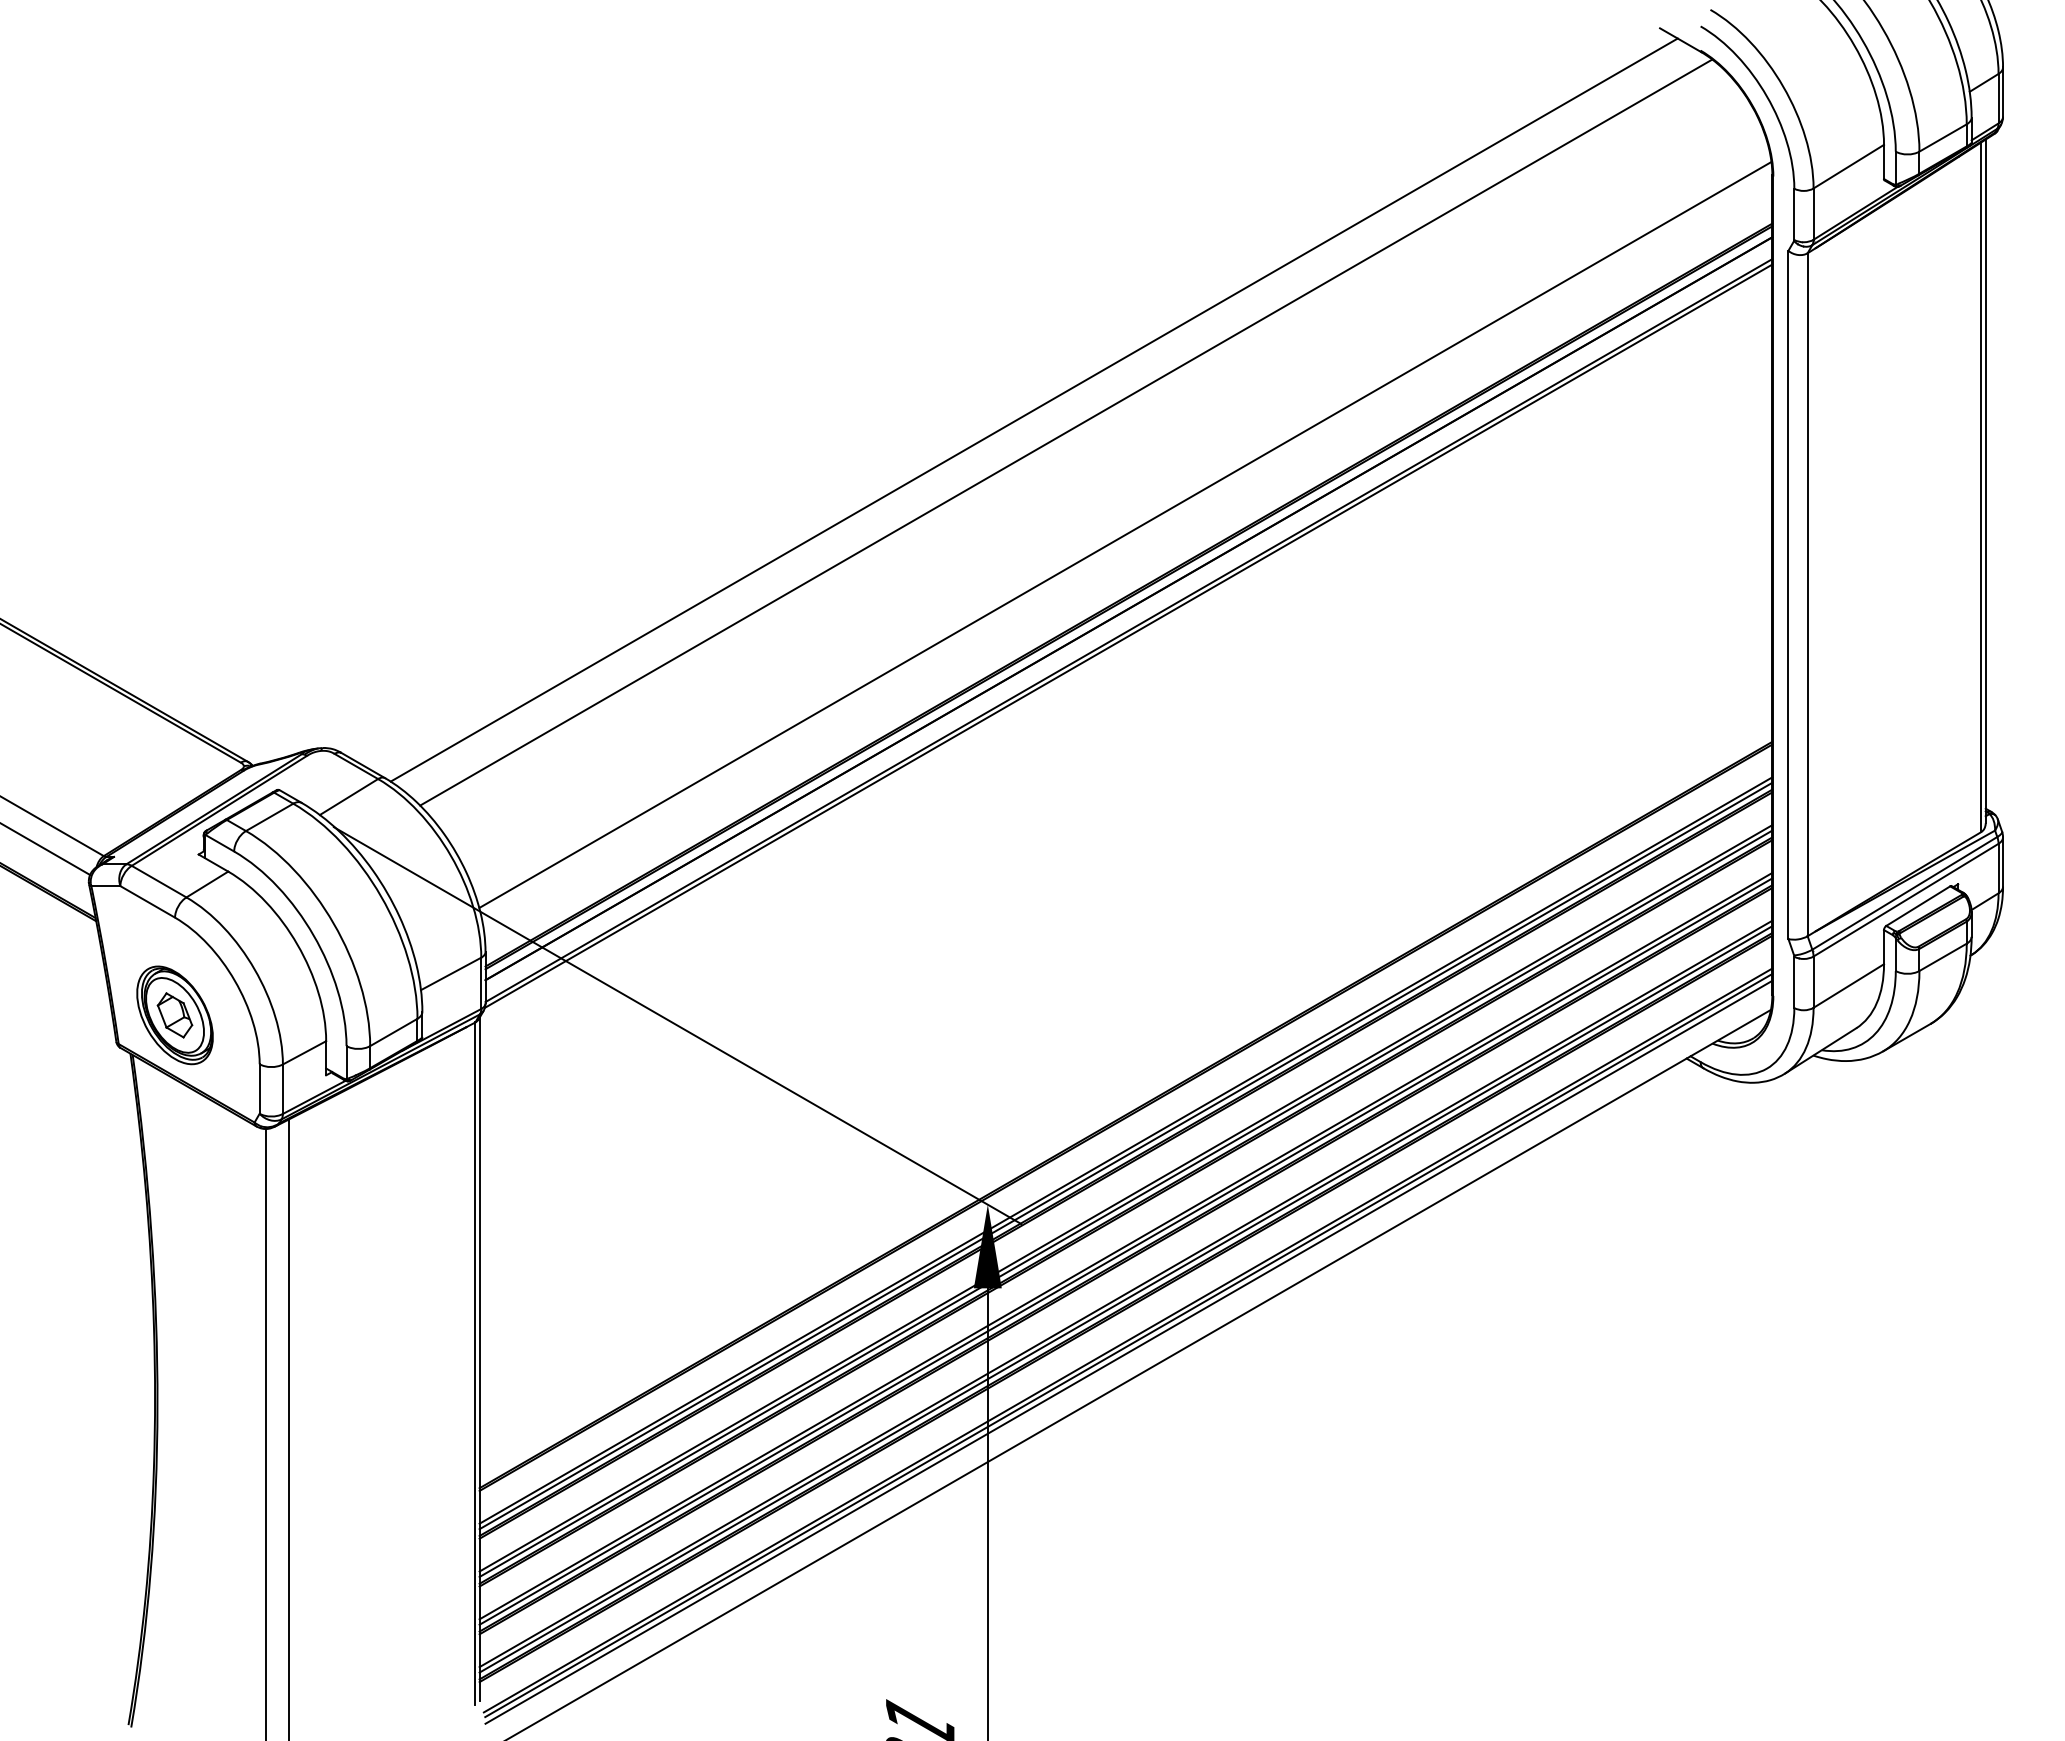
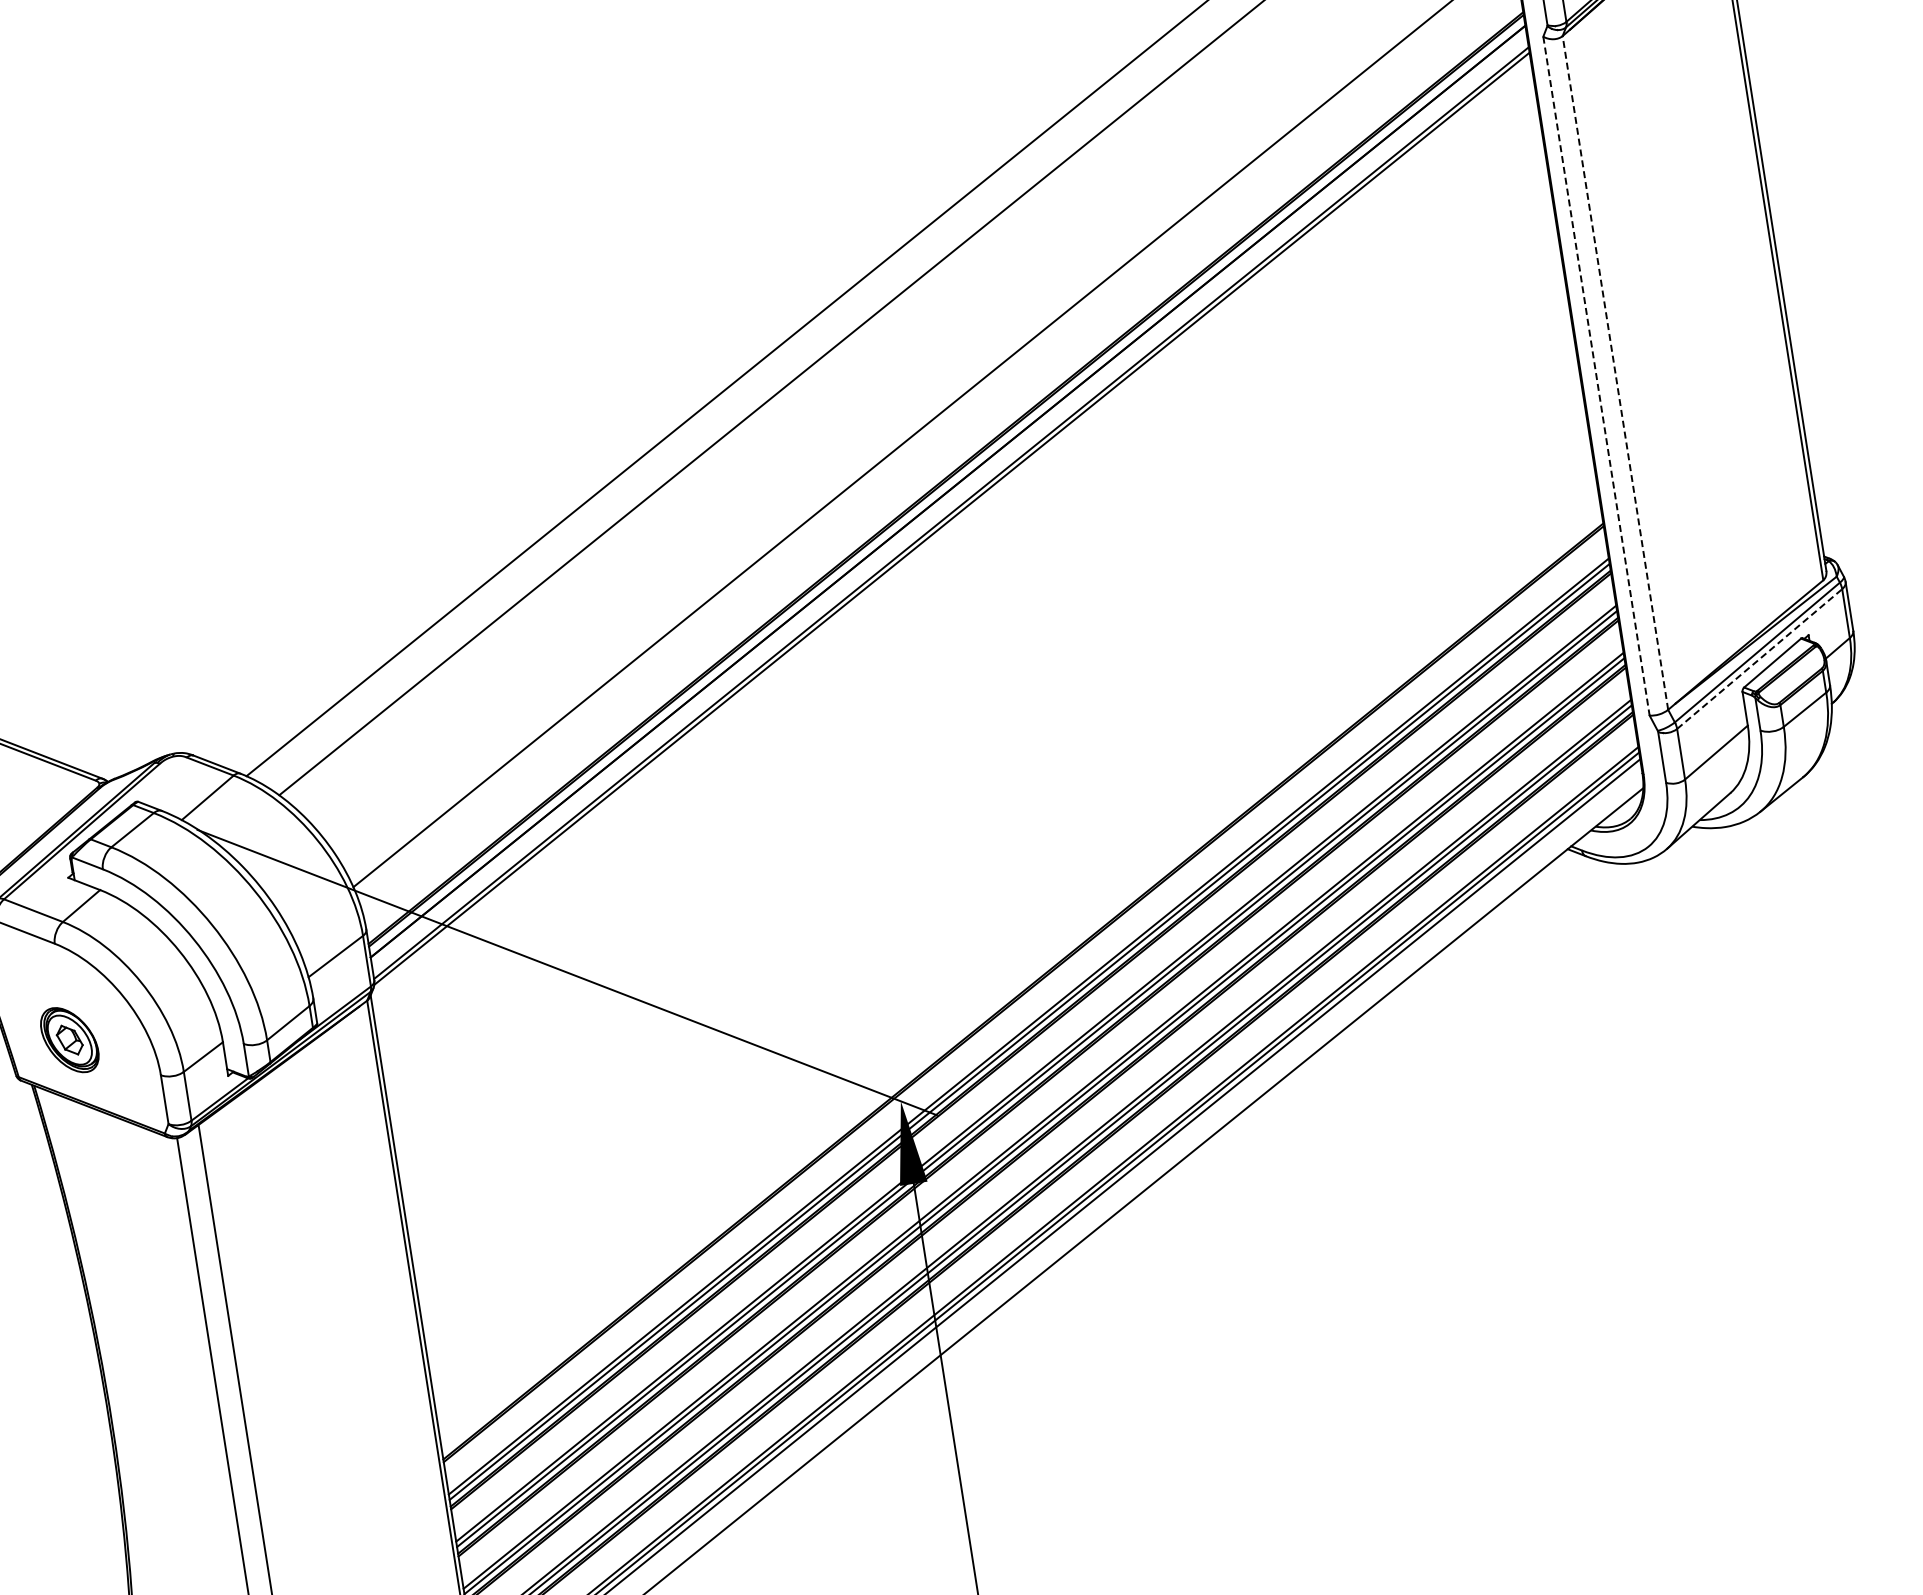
line: (1807, 594) -> (1615, 372), solid -> dashed
line: (1788, 595) -> (1596, 376), solid -> dashed
line: (1906, 899) -> (1760, 658), solid -> dashed
part: (174, 1015) -> (69, 1040), size x0.7

